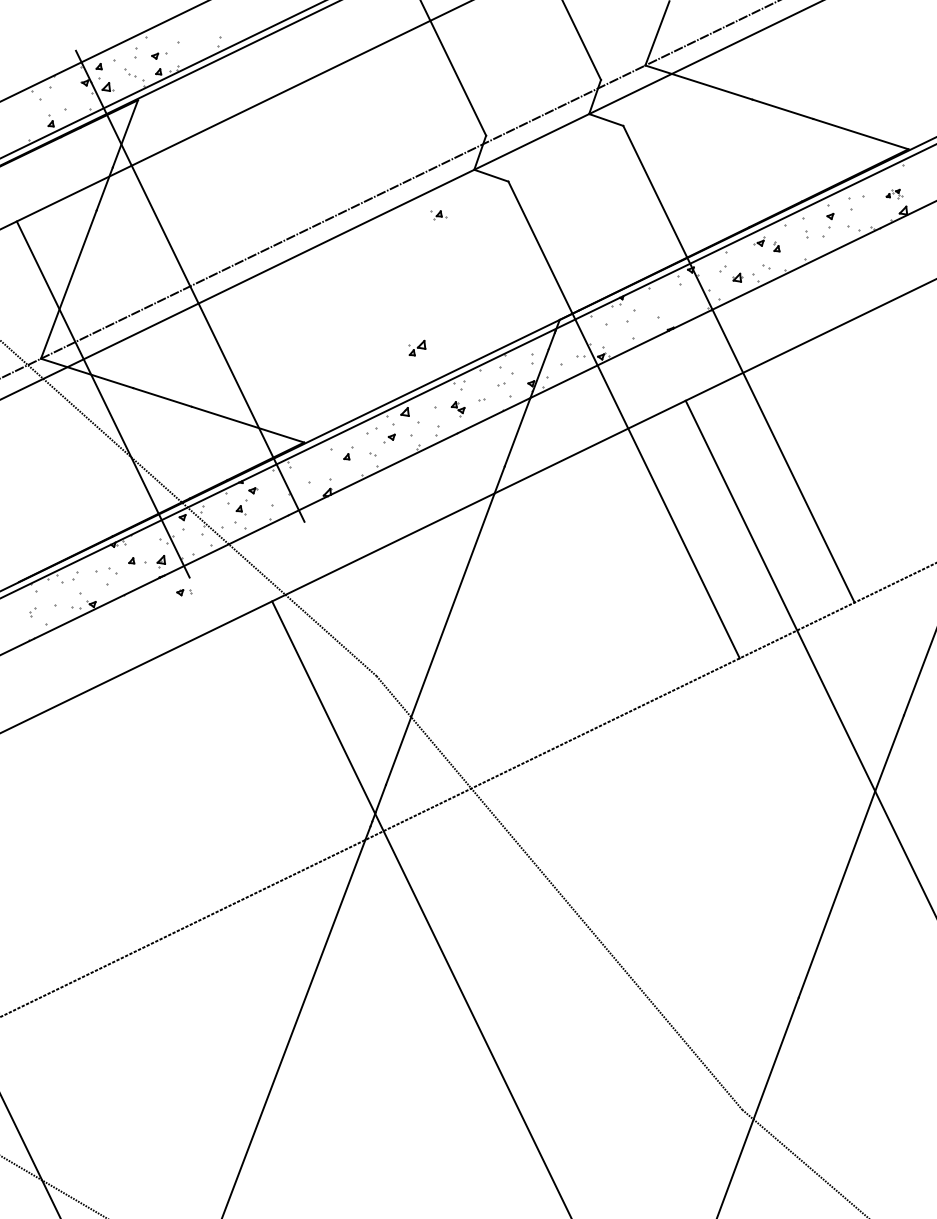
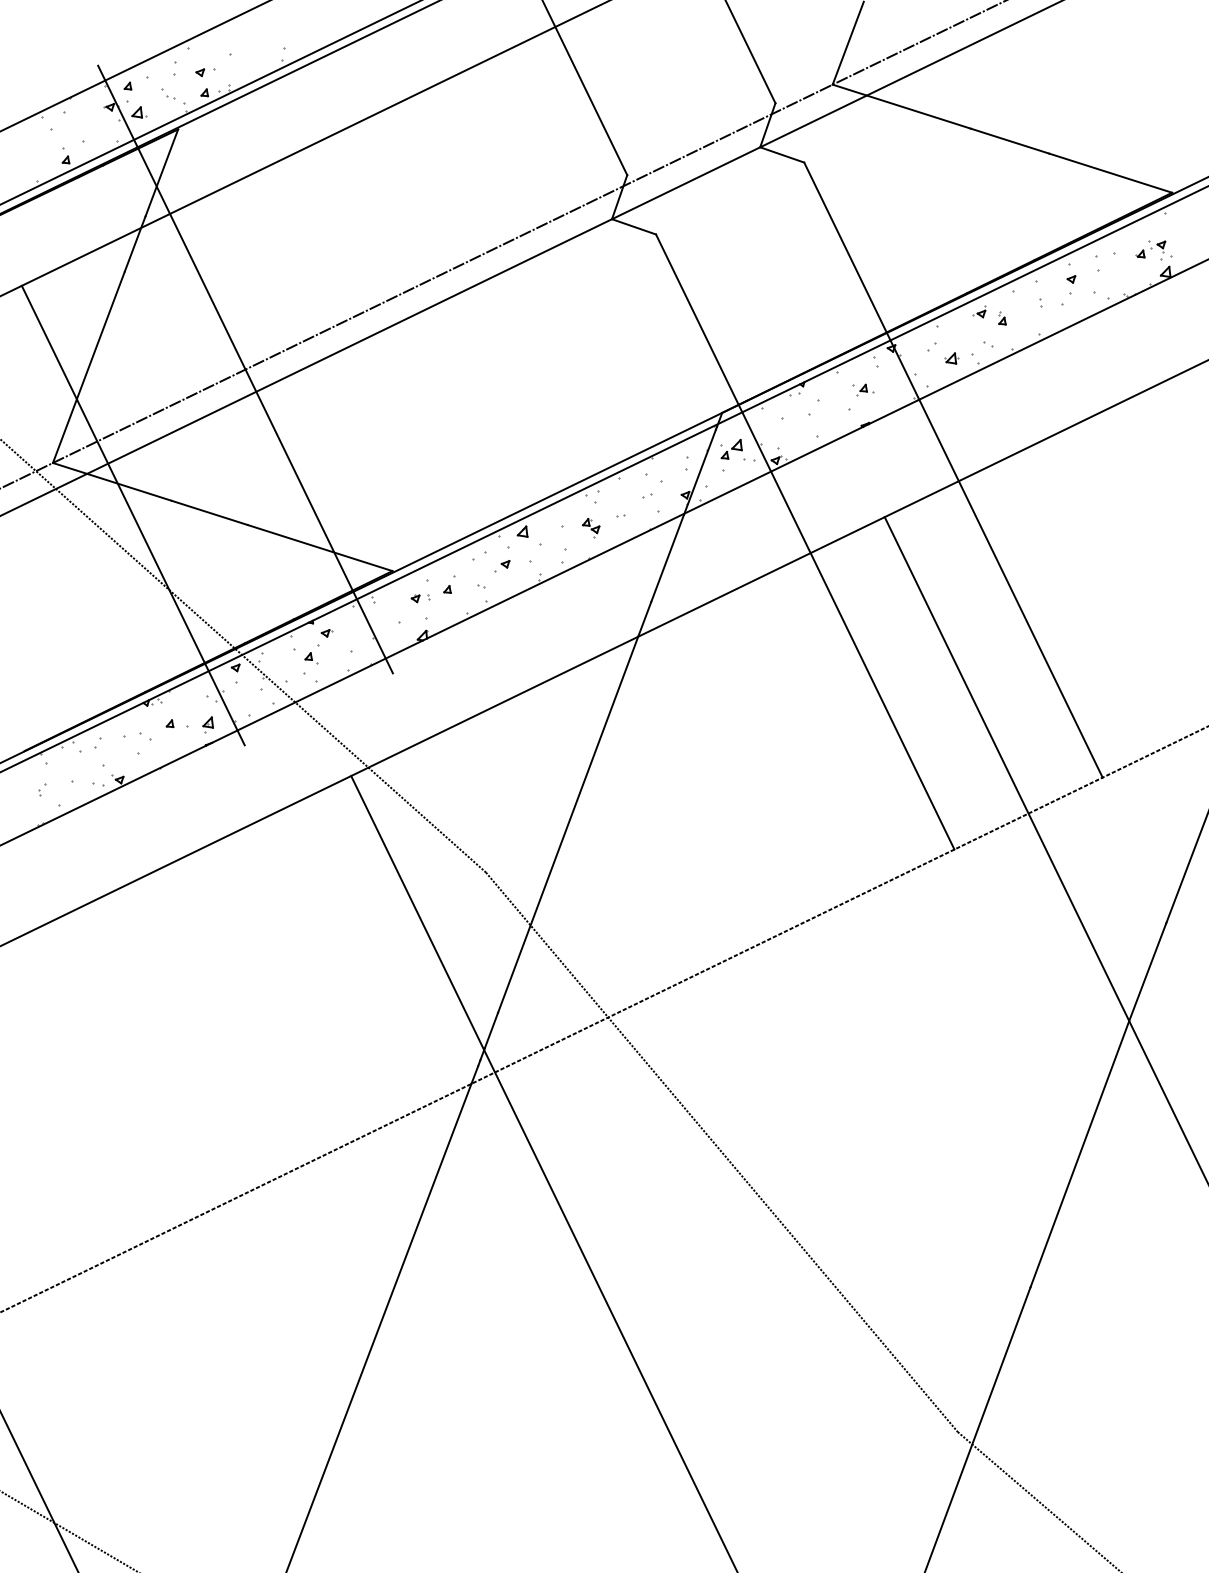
part: (894, 194) -> (1153, 250), size x1.67
part: (439, 214) -> (863, 389), moved
part: (417, 348) -> (731, 449), moved
part: (184, 592) -> (420, 598), moved

